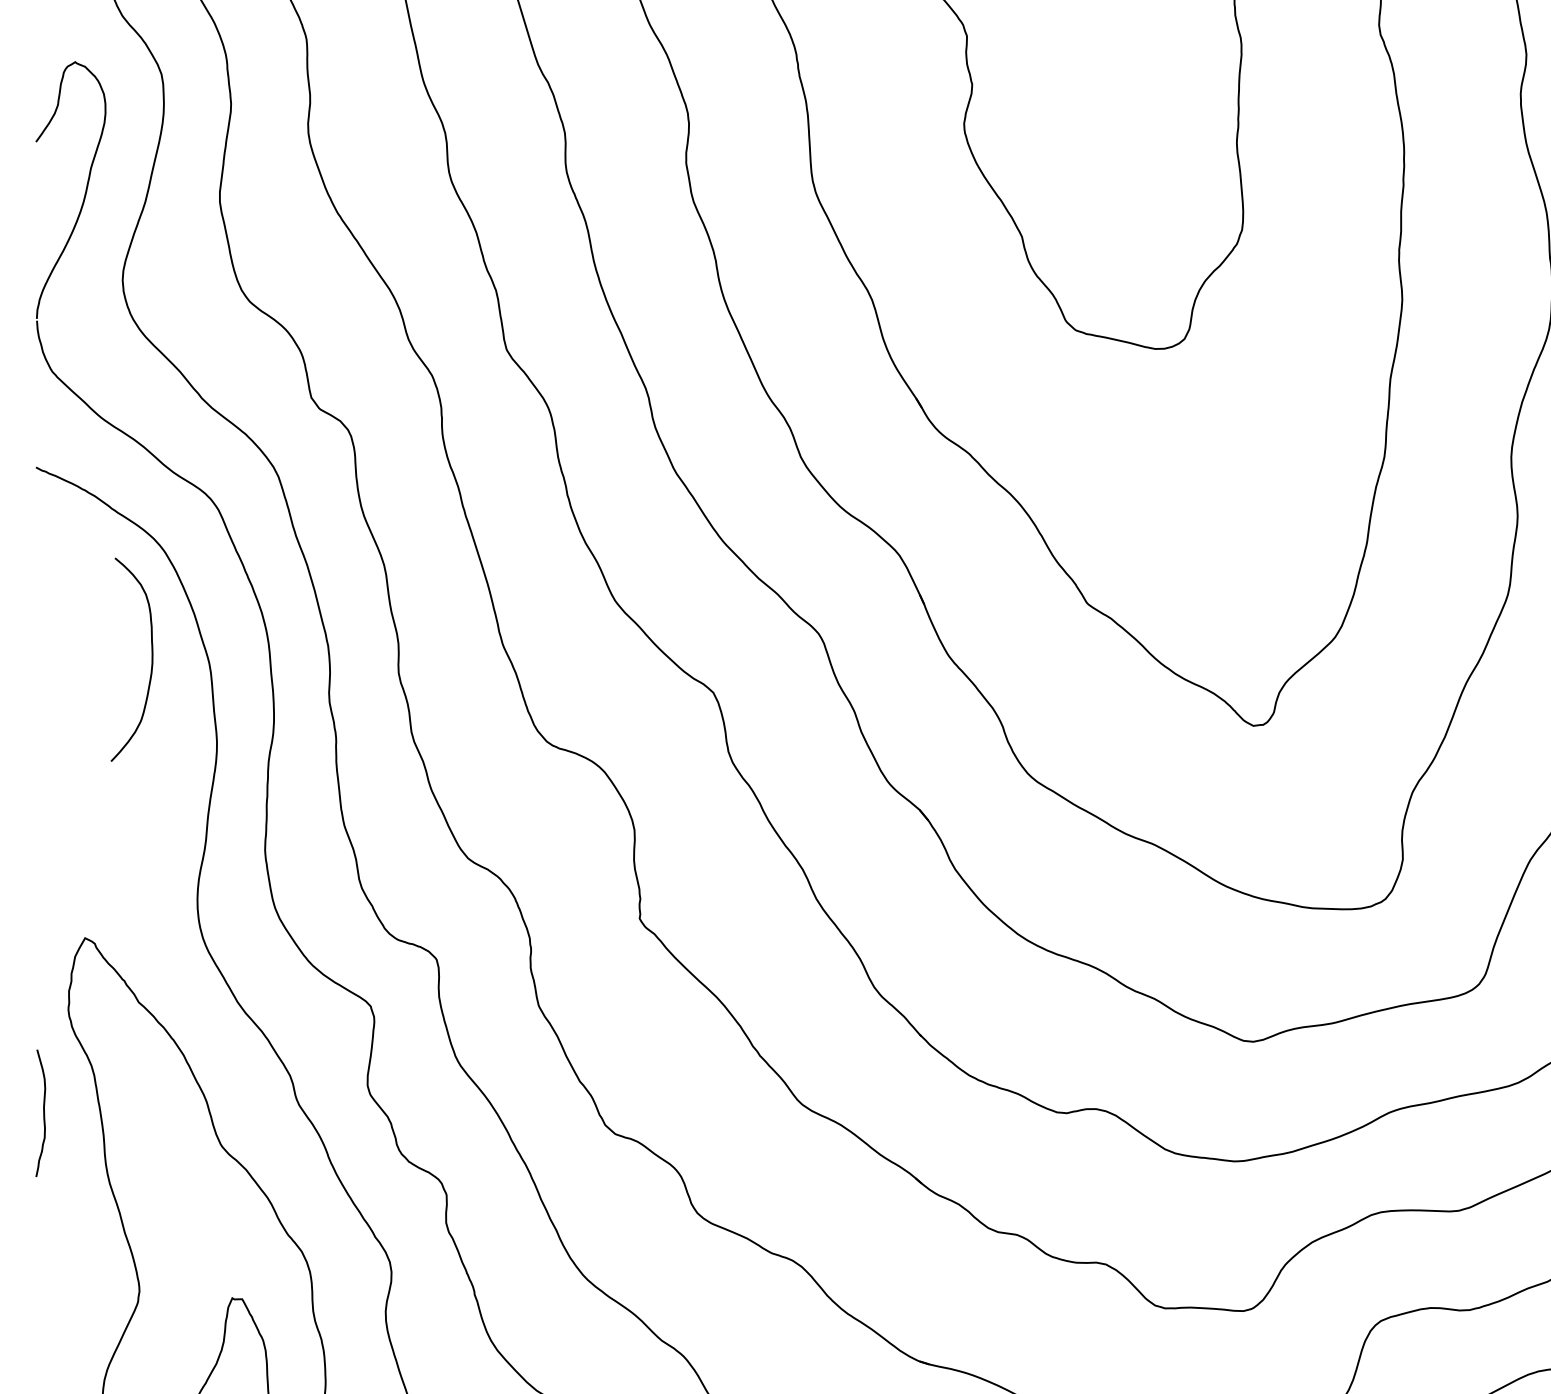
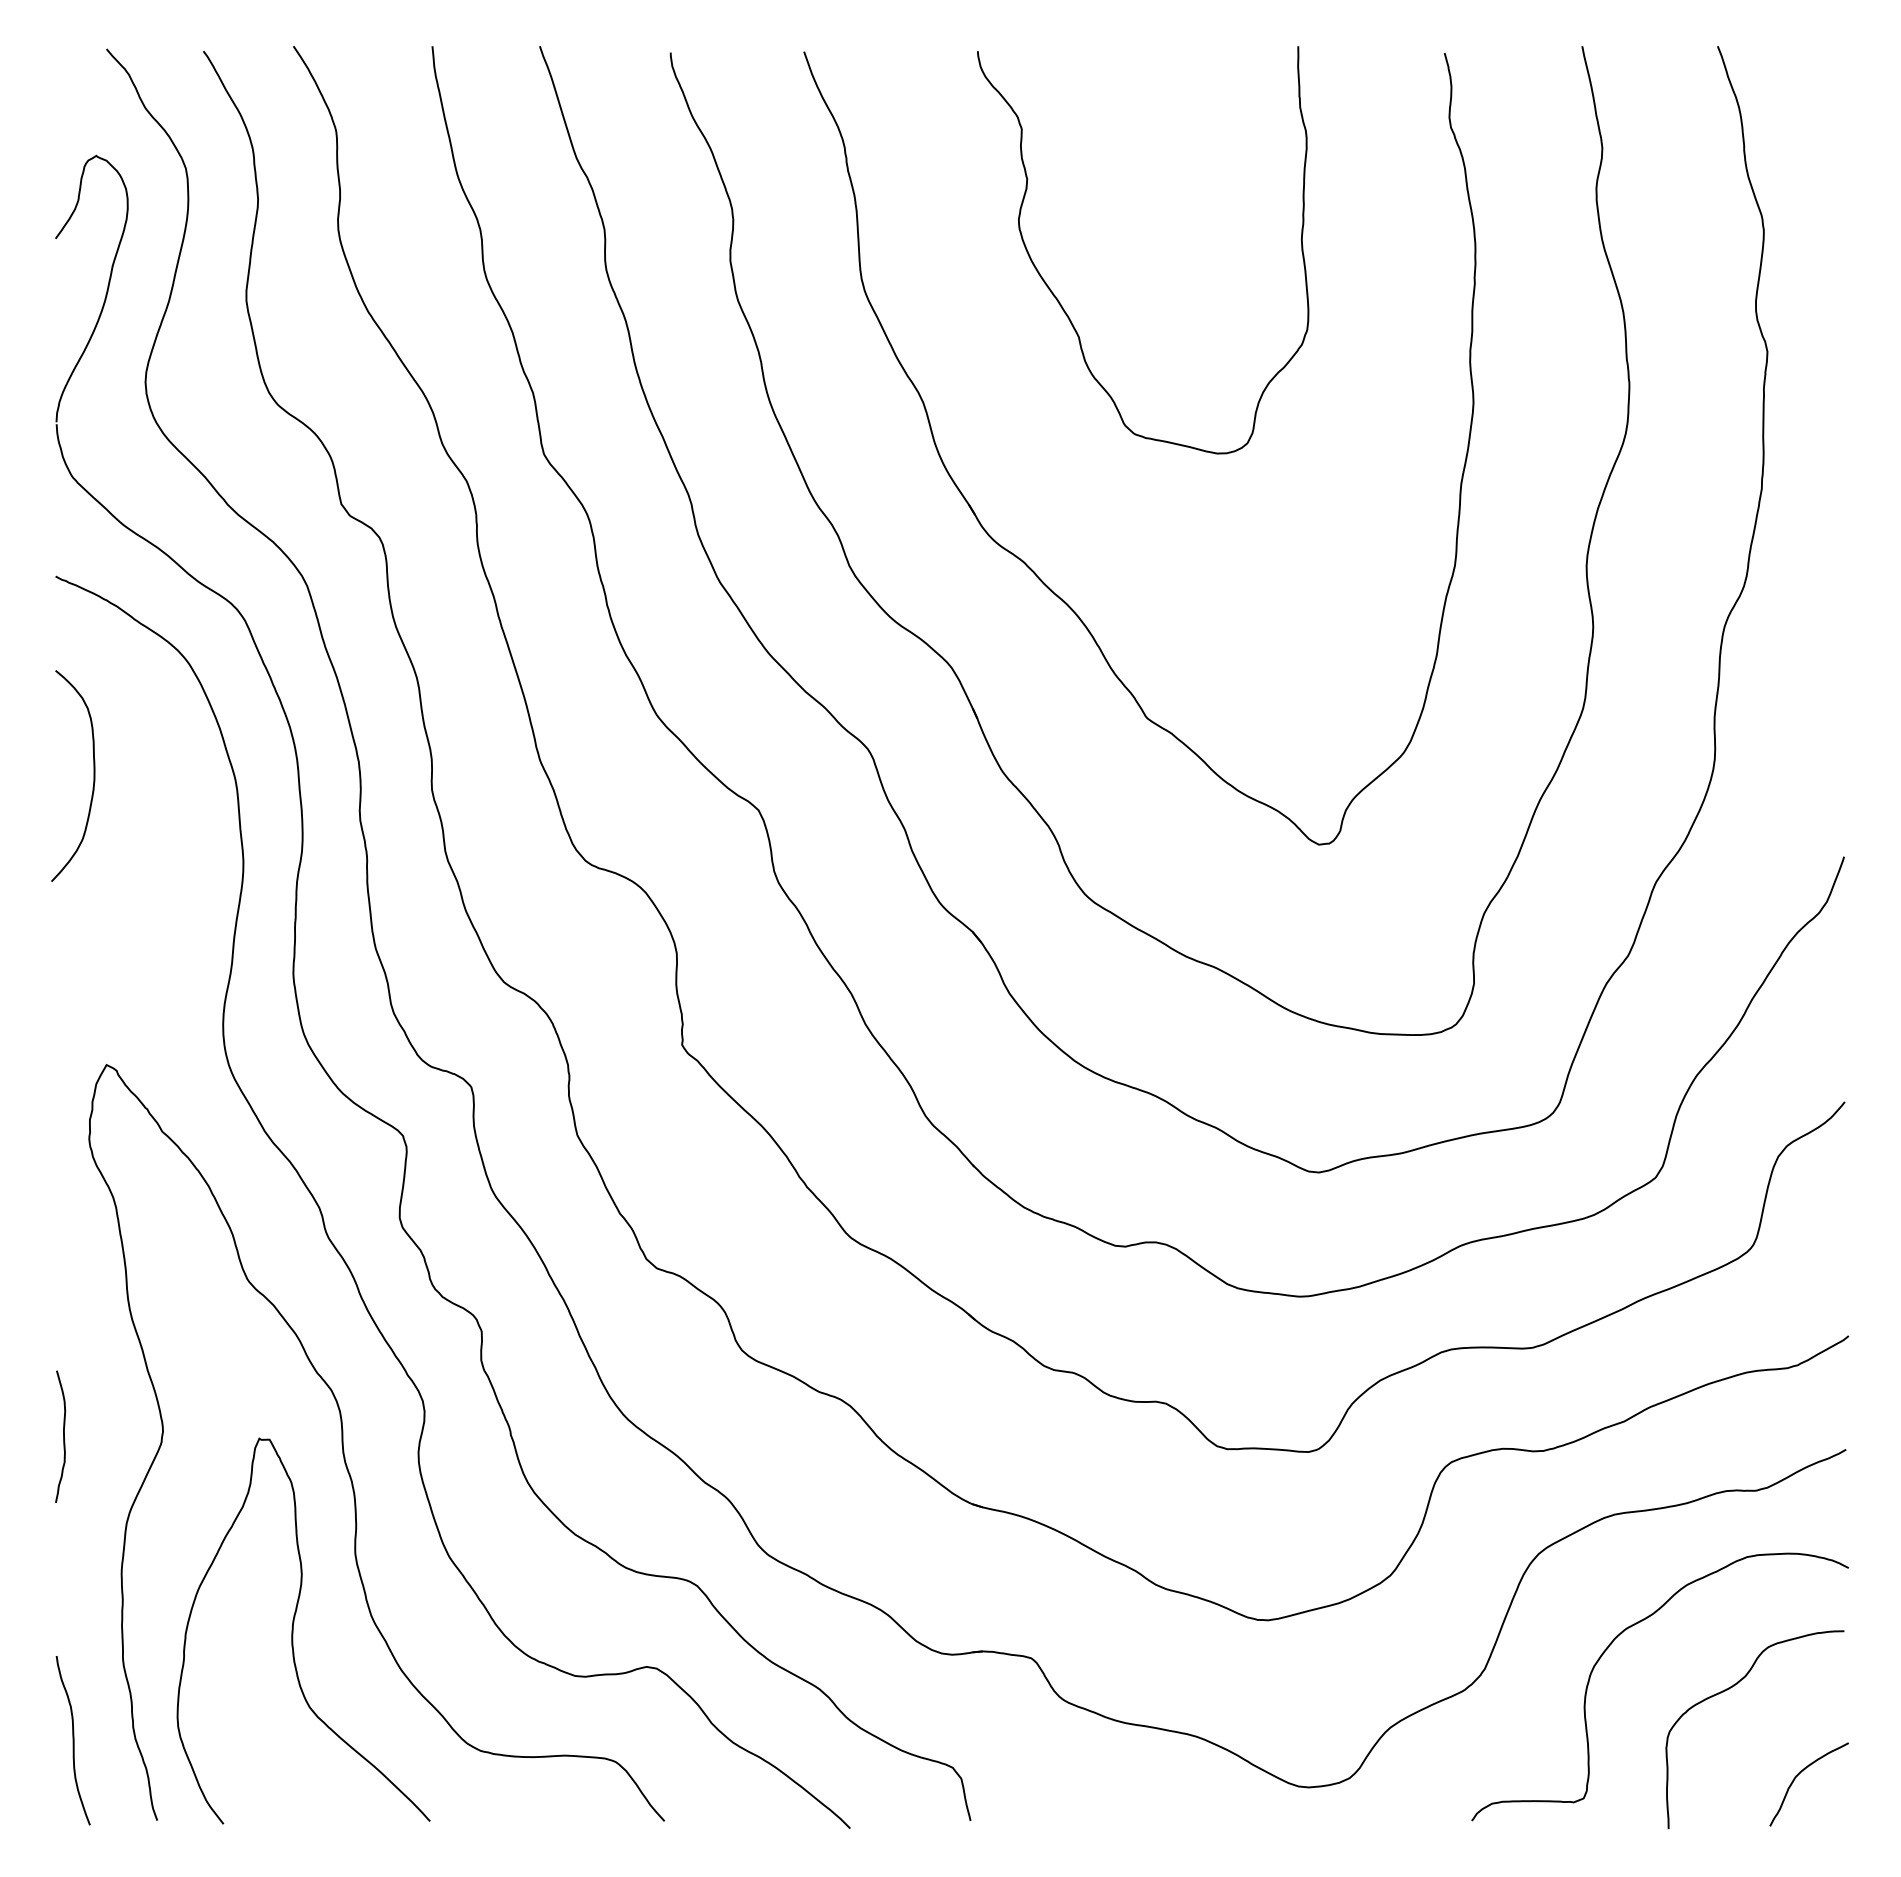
curve: (151, 659) -> (93, 775), moved
curve: (43, 1113) -> (63, 1436), moved

